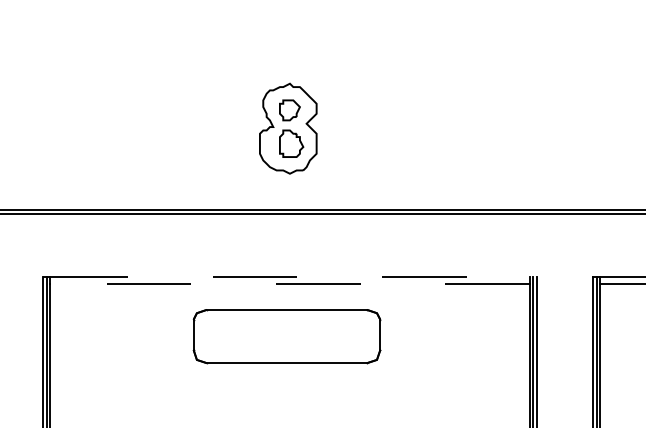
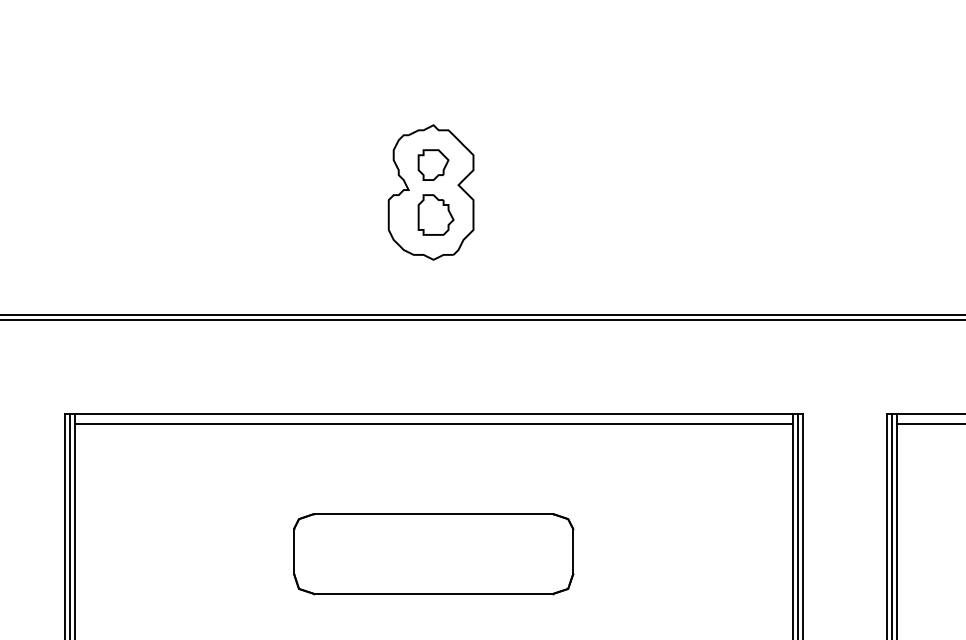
line: (289, 277) -> (432, 414), dashed -> solid
line: (289, 283) -> (432, 423), dashed -> solid
part: (286, 336) -> (432, 553), moved

